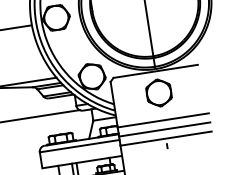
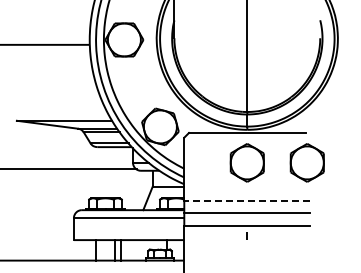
part: (201, 86) -> (306, 162), added
line: (162, 120) -> (246, 200), solid -> dashed

